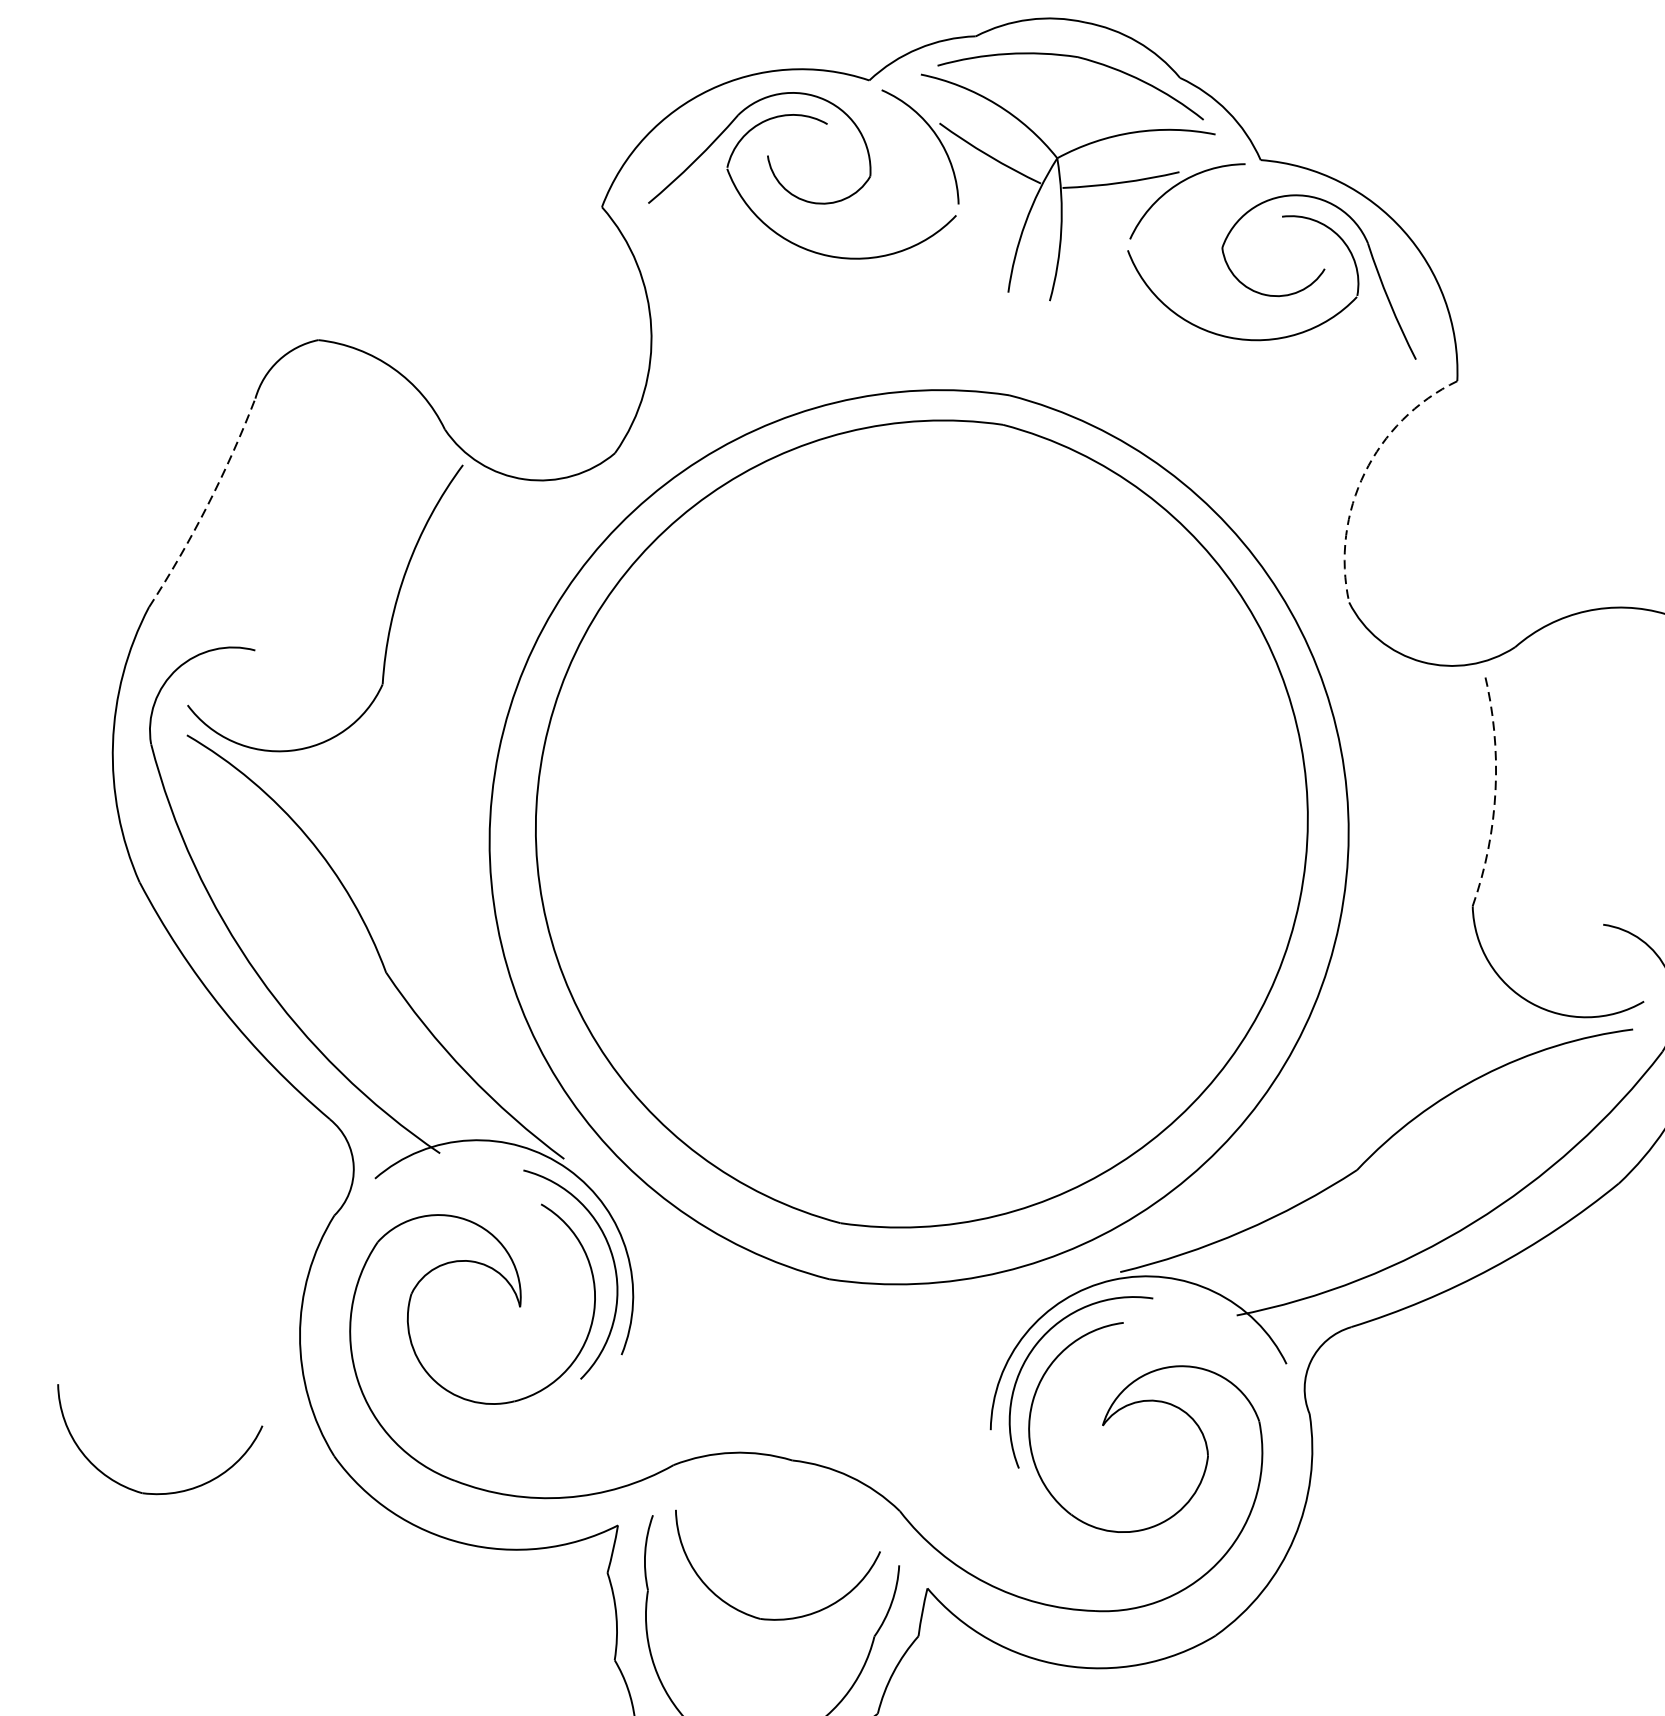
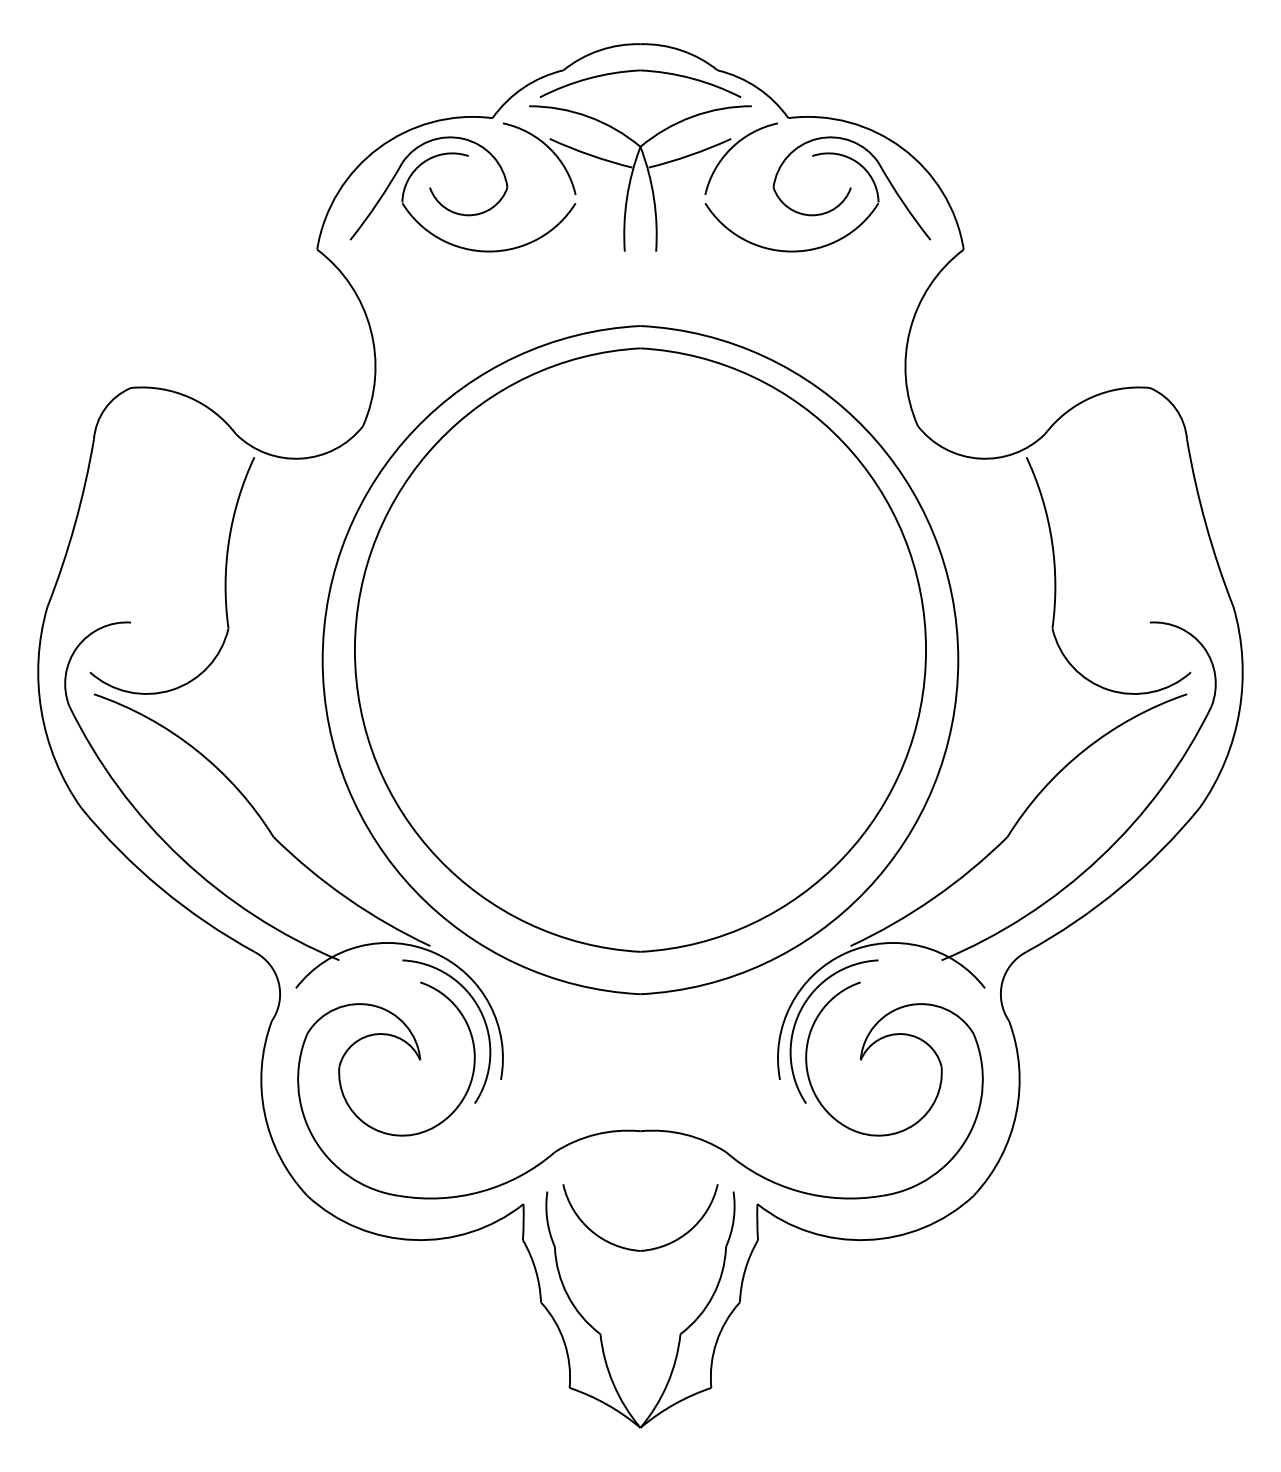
arc: (1365, 472) -> (910, 329), dashed -> solid
arc: (208, 505) -> (75, 524), dashed -> solid
arc: (1495, 789) -> (1051, 540), dashed -> solid
part: (140, 1490) -> (171, 1249), removed

